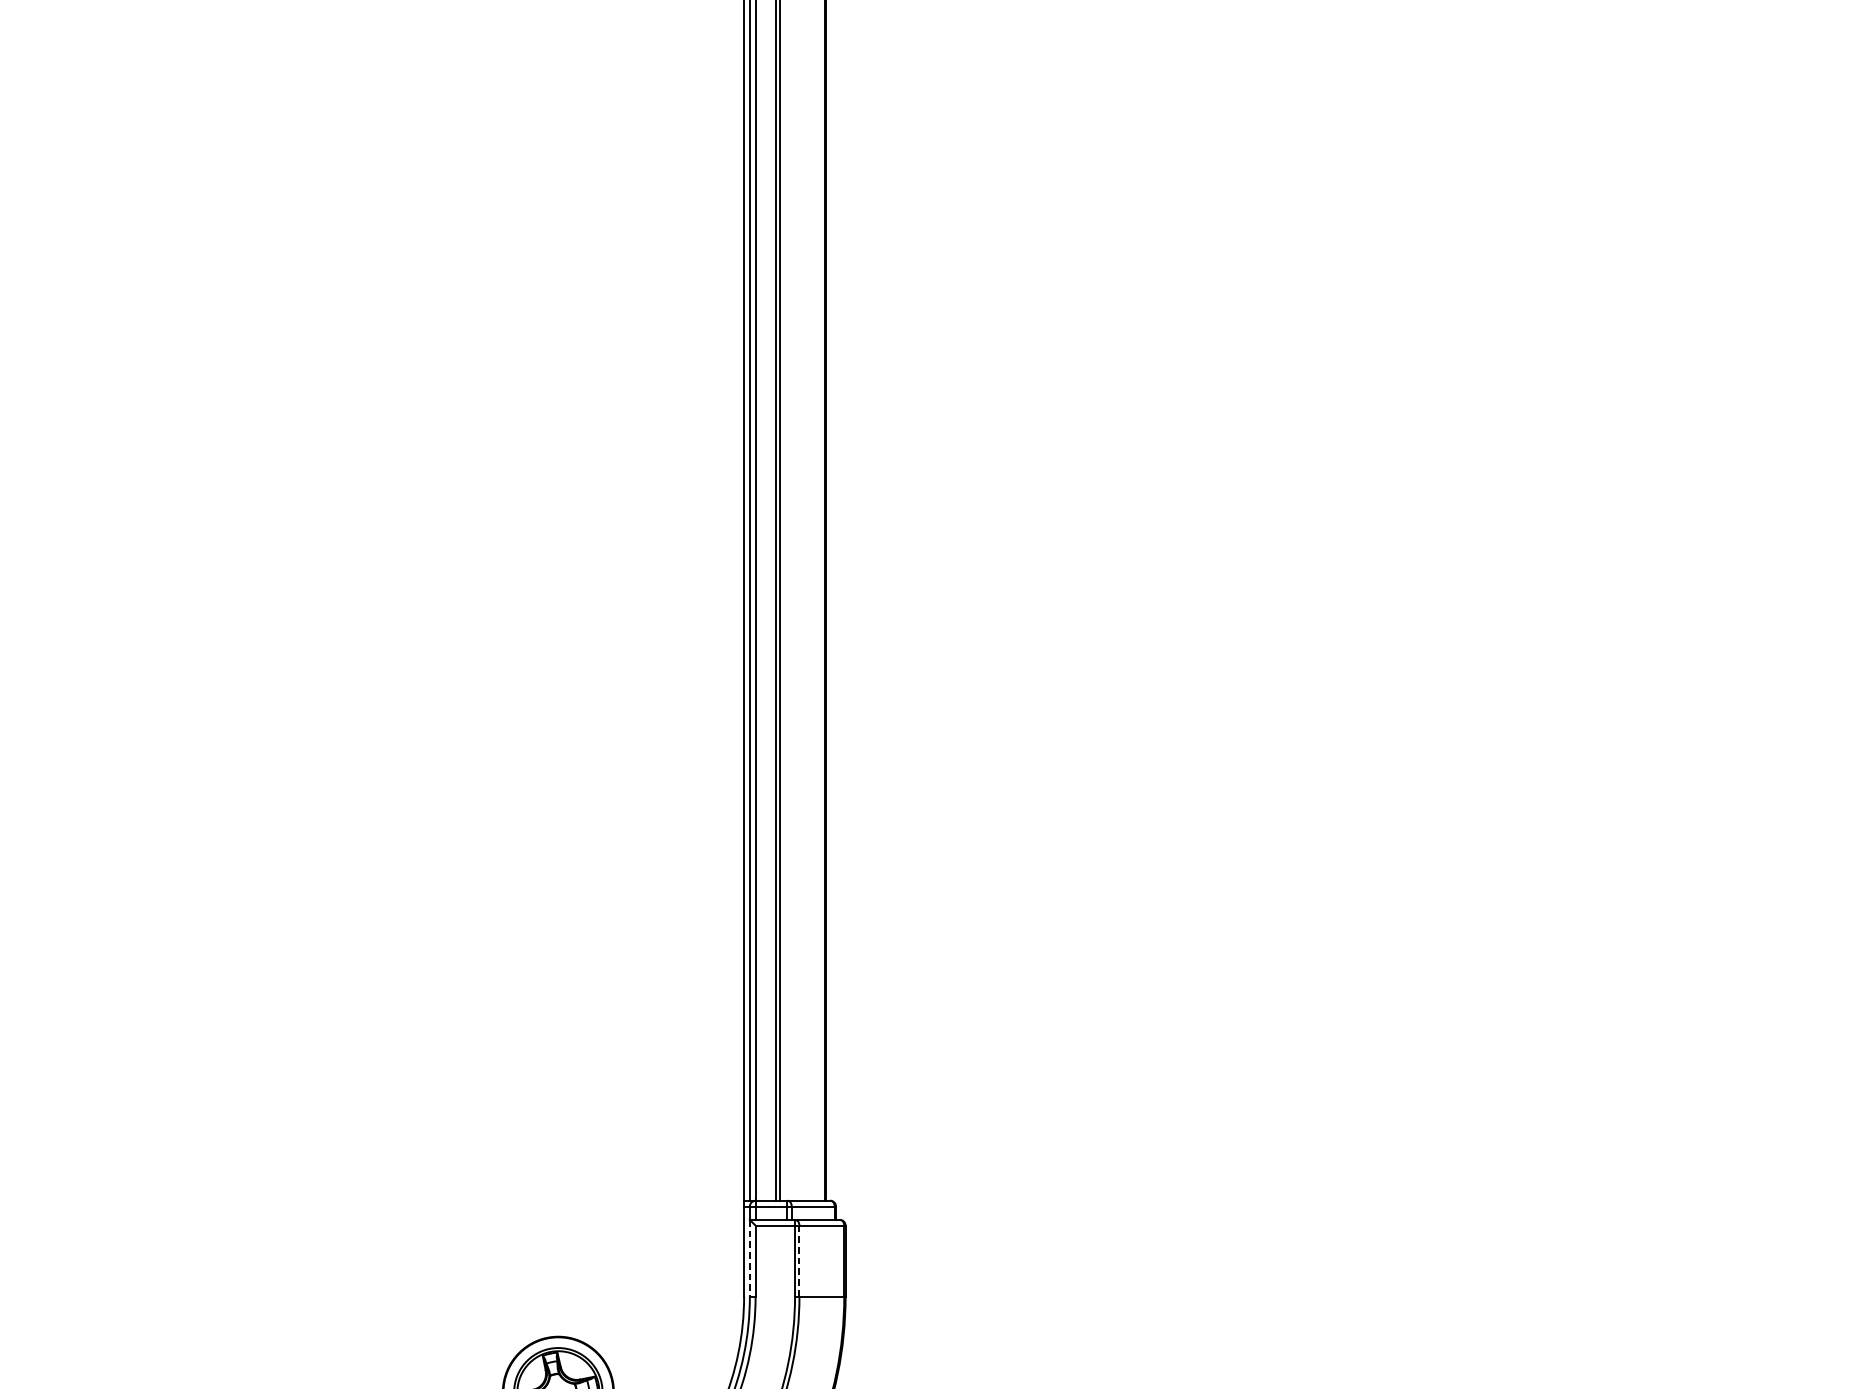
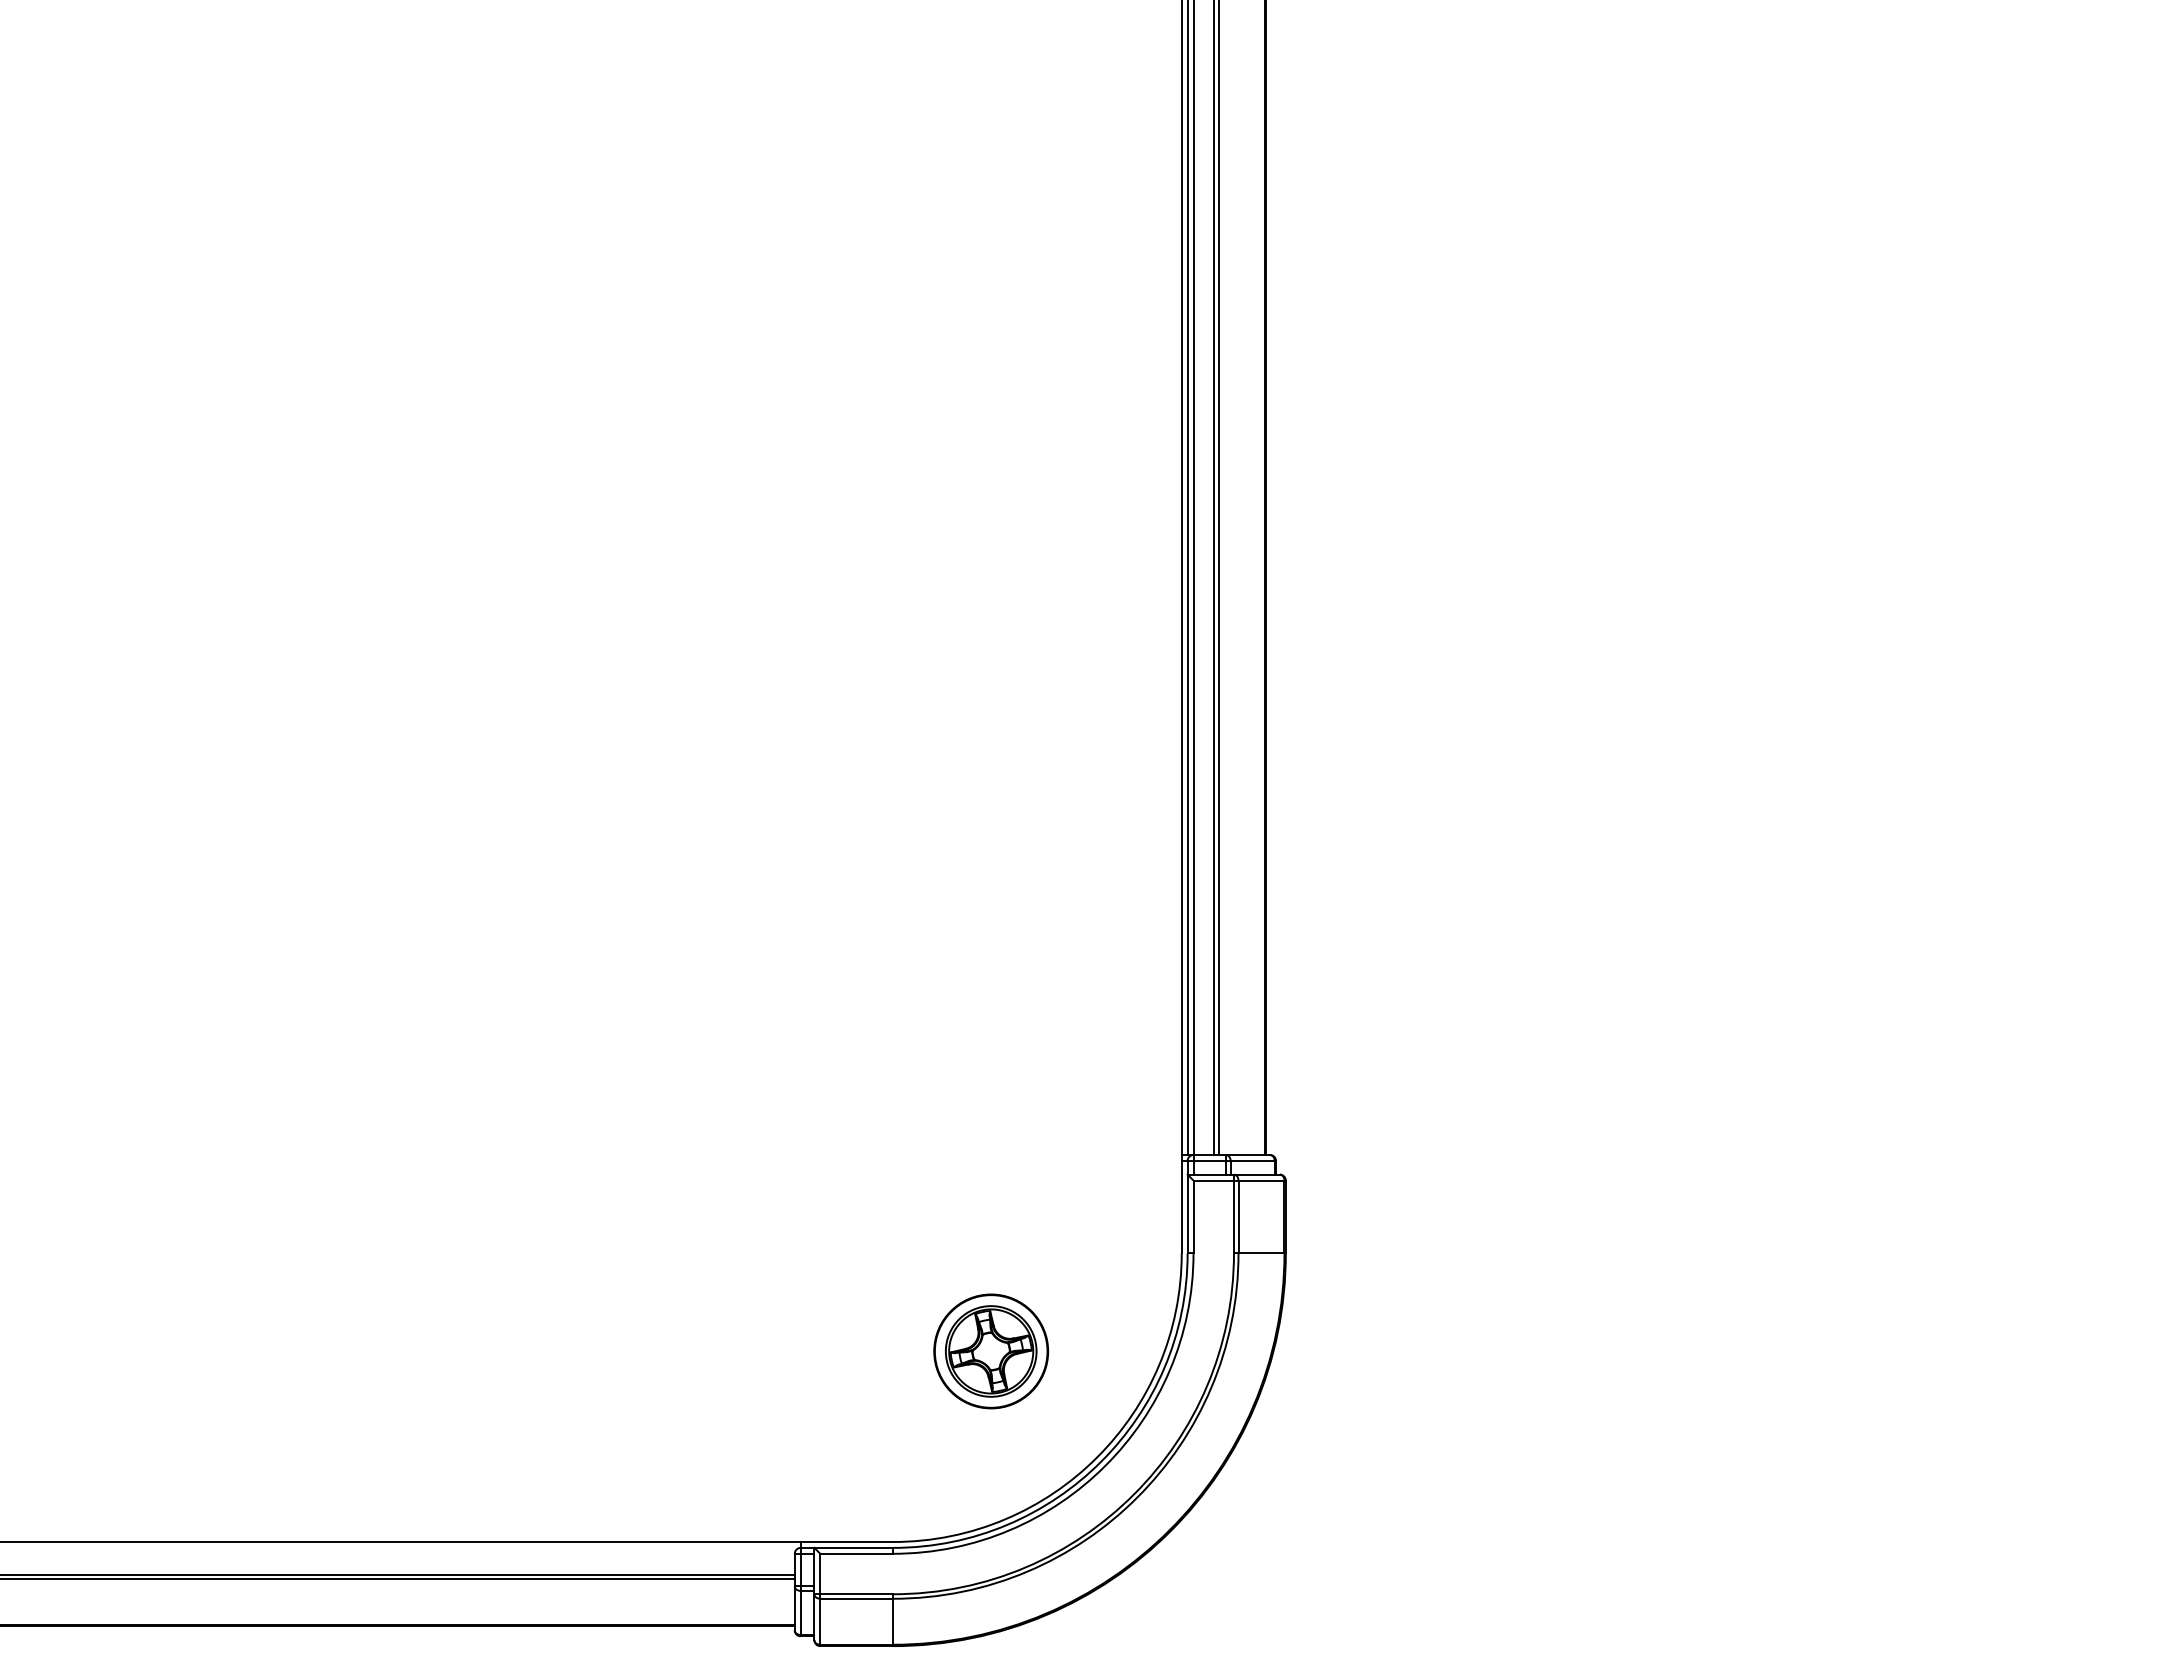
line: (749, 1258) -> (1187, 1214), dashed -> solid
line: (799, 1260) -> (1238, 1216), dashed -> solid

